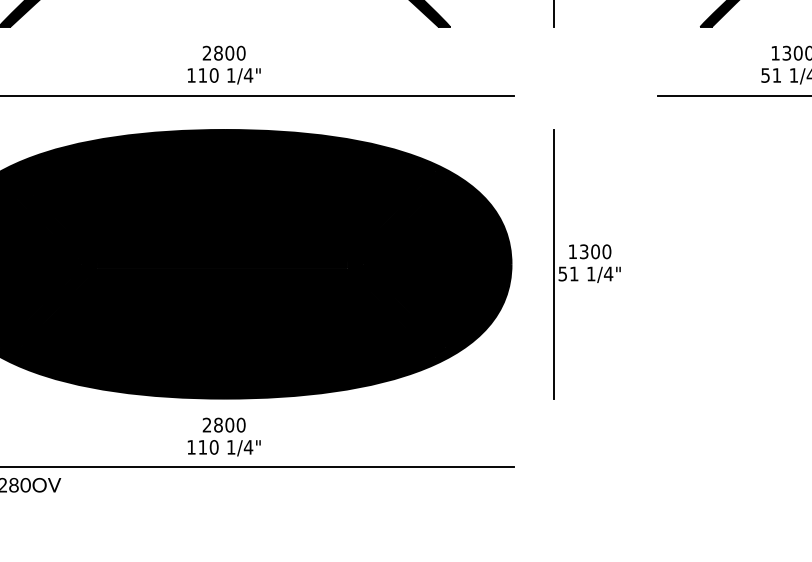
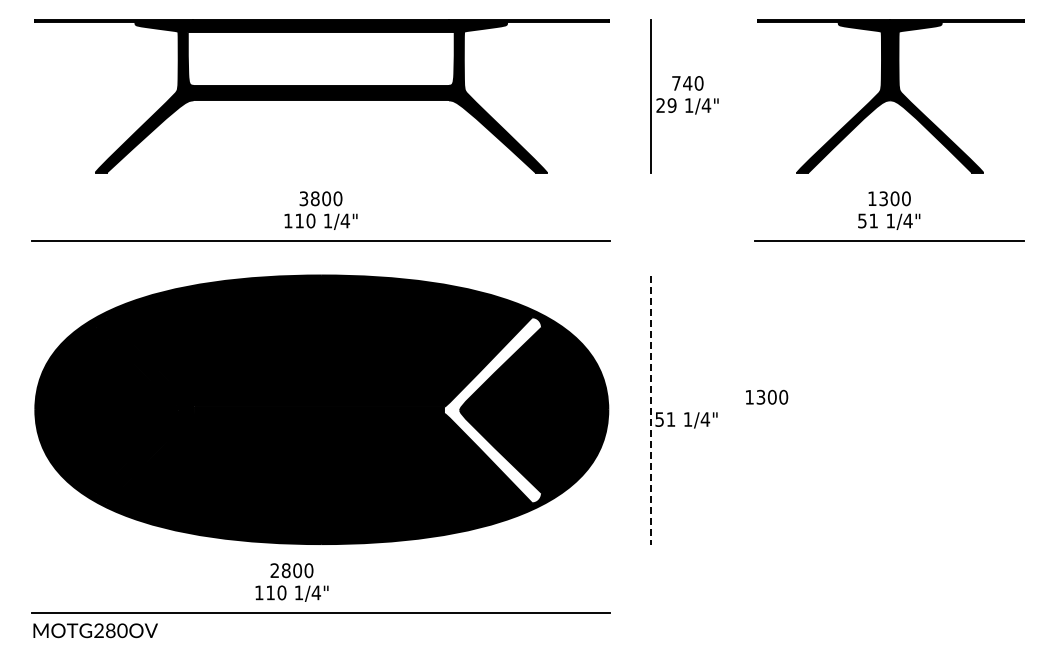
text: (206, 52) -> (303, 198), 2800 -> 3800
text: (590, 250) -> (767, 396), moved
fill: (395, 264) -> (492, 410), removed
line: (553, 264) -> (650, 410), solid -> dashed
text: (223, 436) -> (291, 582), moved

